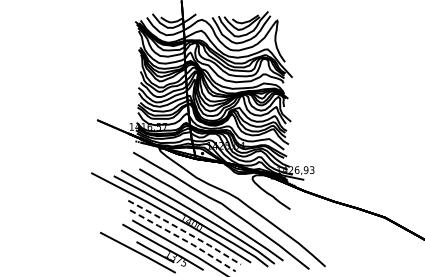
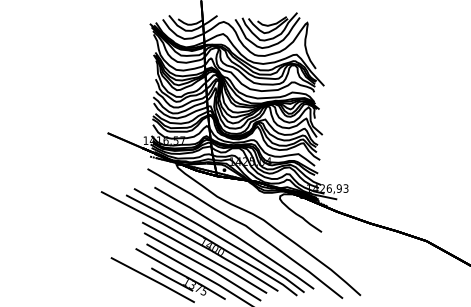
line: (185, 232) -> (205, 257), dashed -> solid
line: (183, 239) -> (203, 265), dashed -> solid

